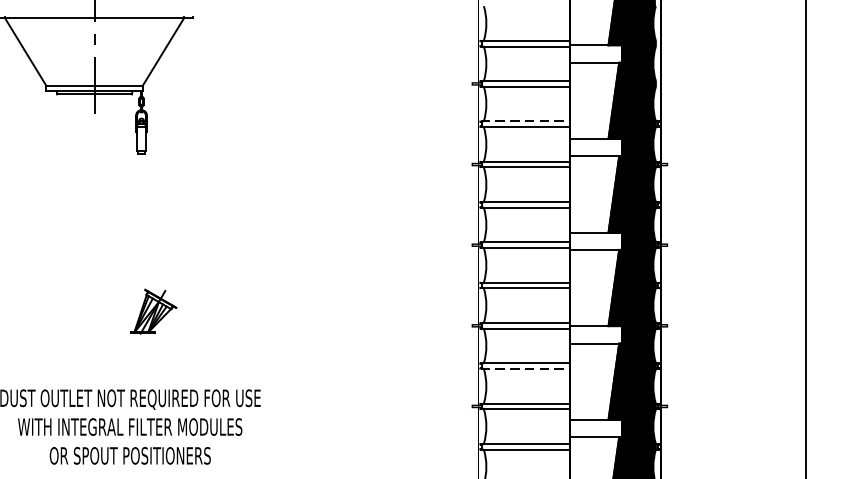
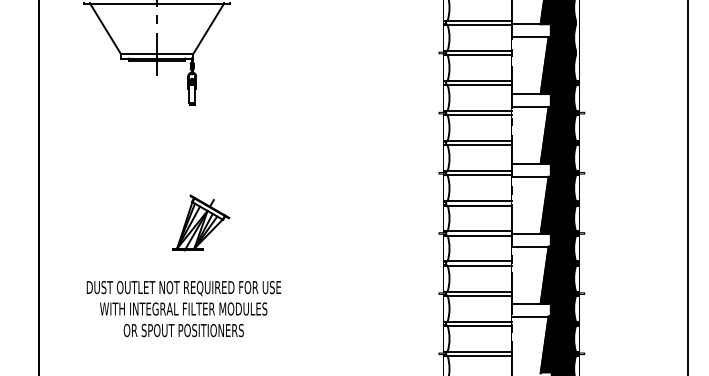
line: (526, 120) -> (479, 80), dashed -> solid
part: (154, 311) -> (201, 222), size x1.67
line: (526, 368) -> (479, 265), dashed -> solid

